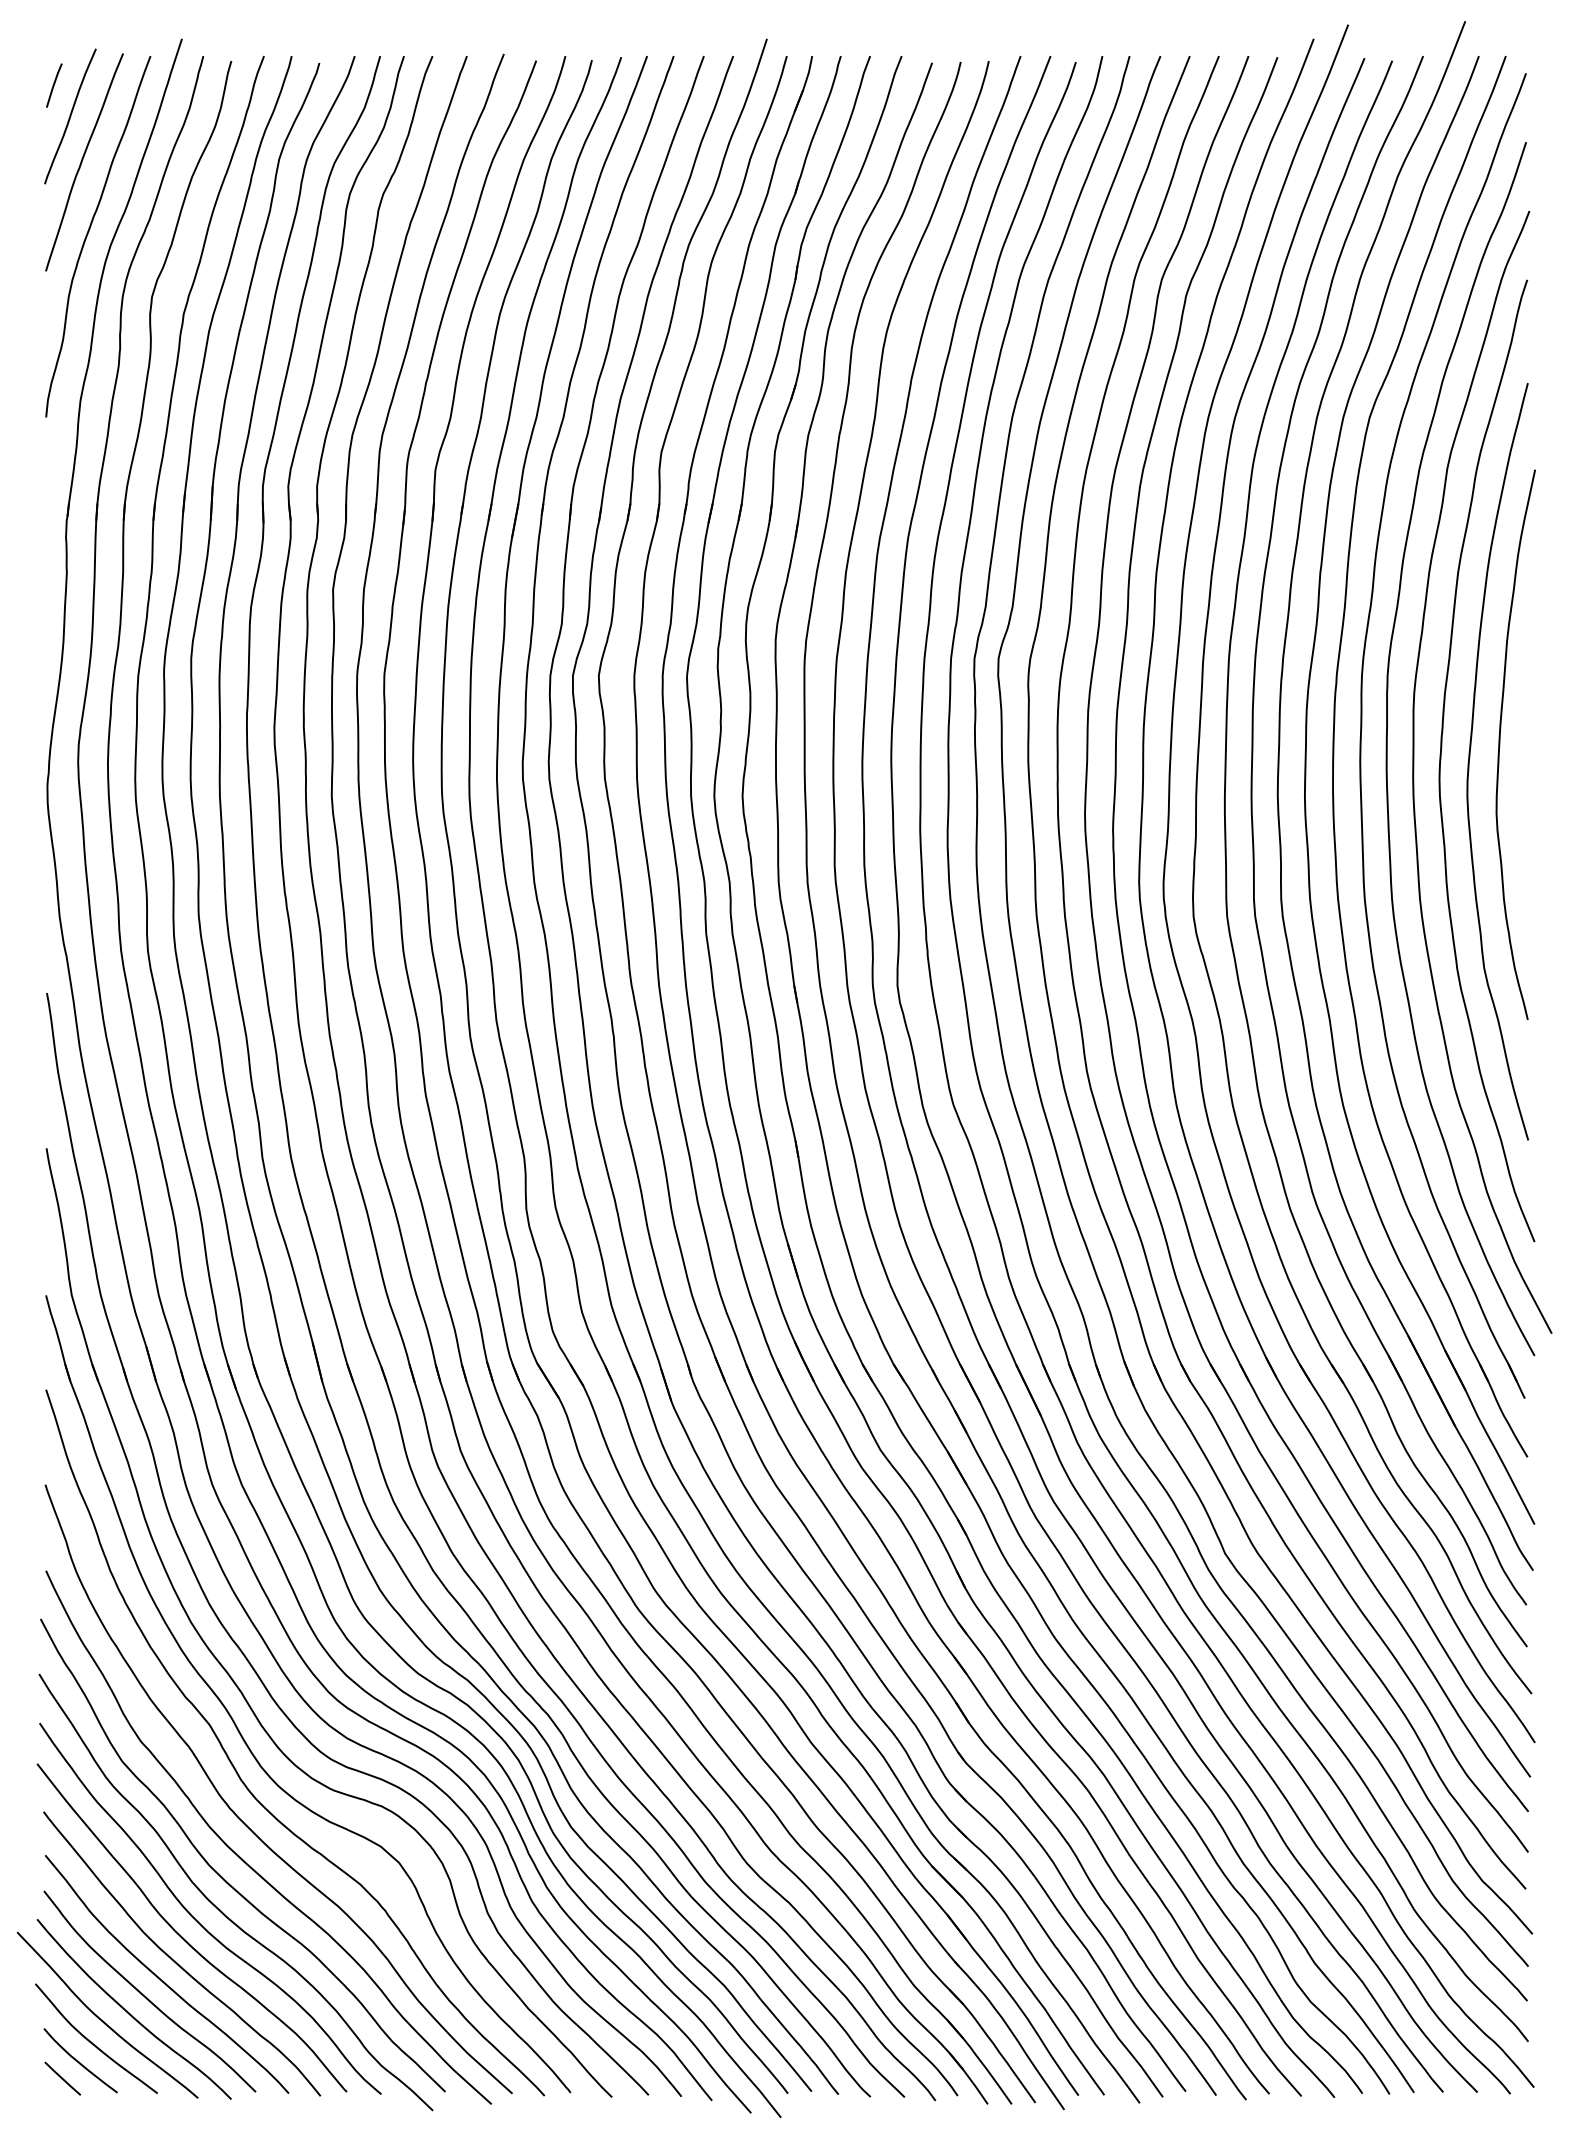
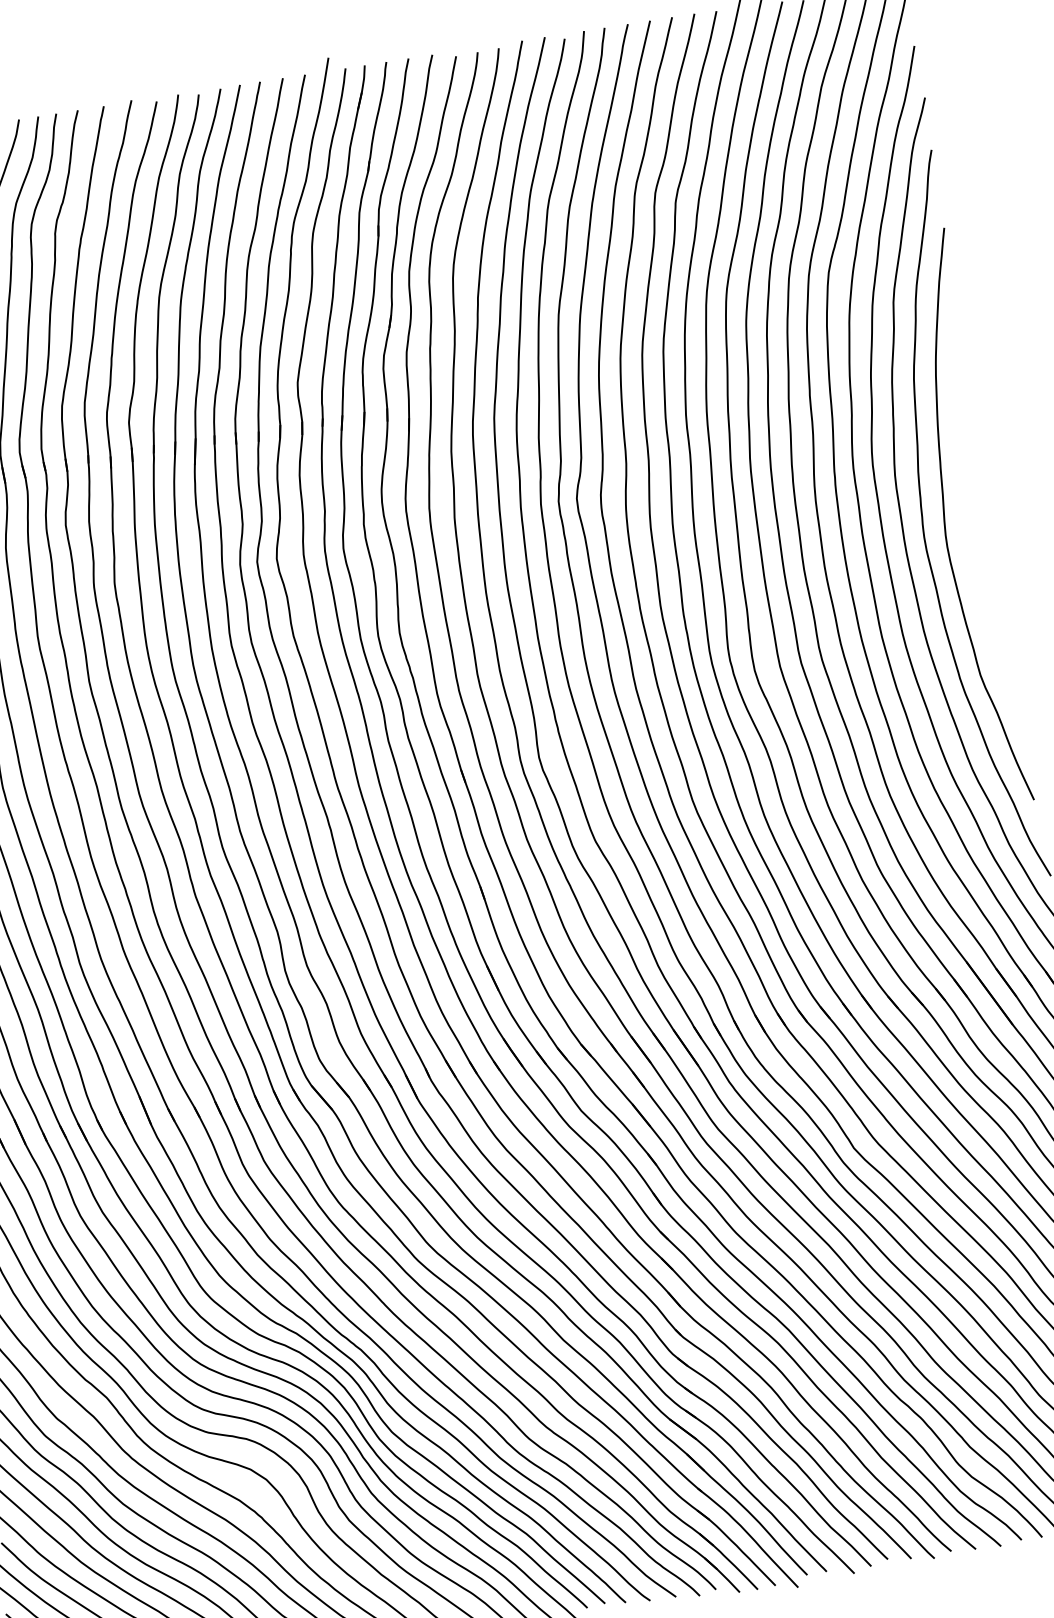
curve: (1500, 744) -> (966, 504), removed

